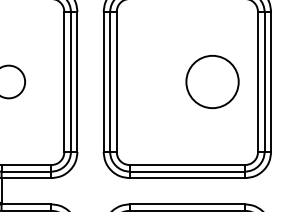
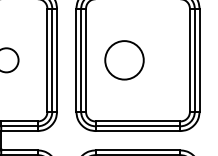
circle: (212, 82) -> (124, 60), moved

